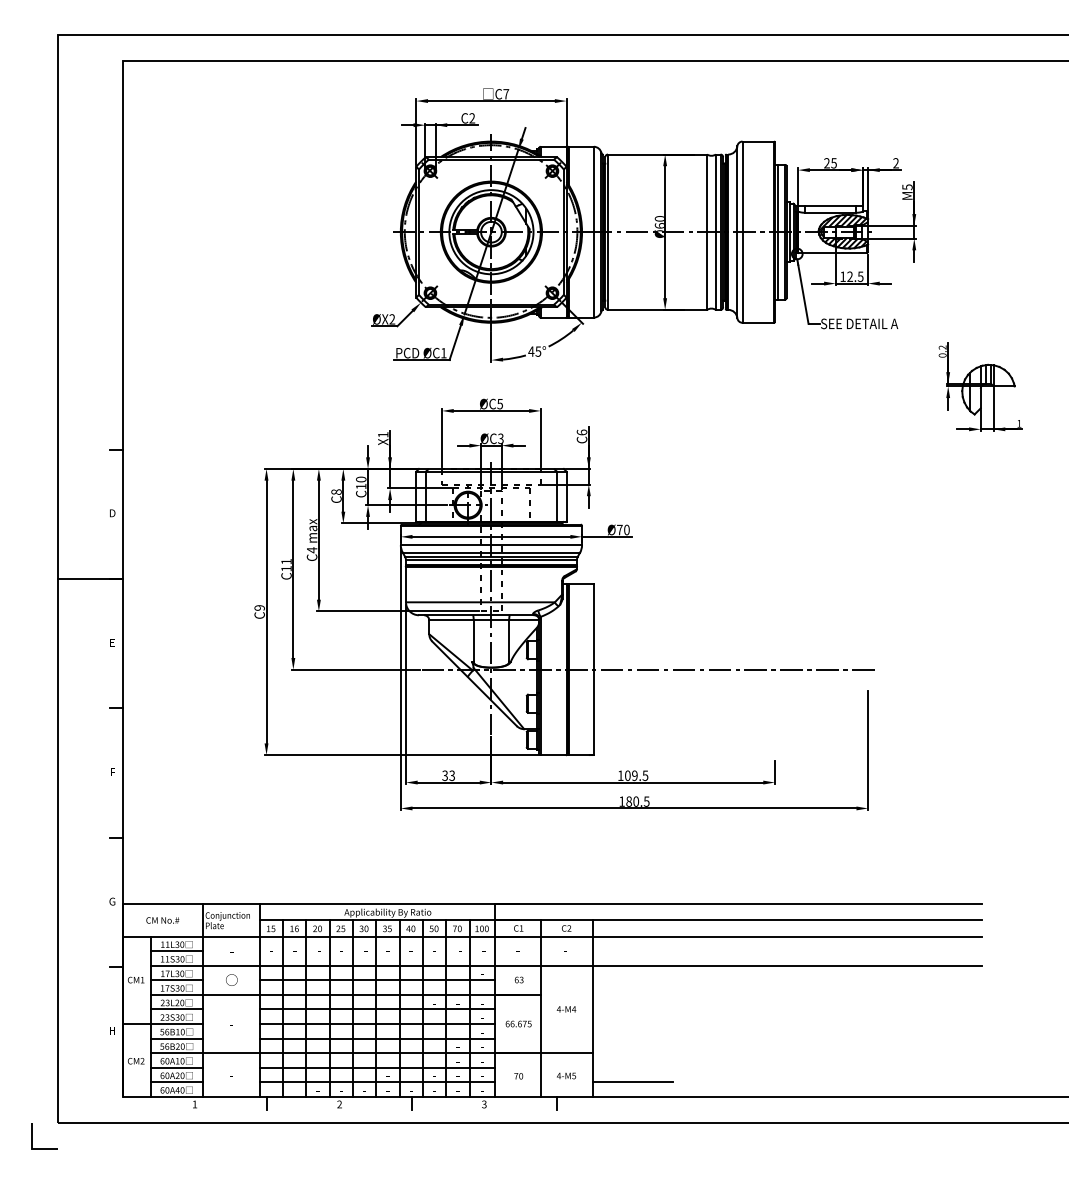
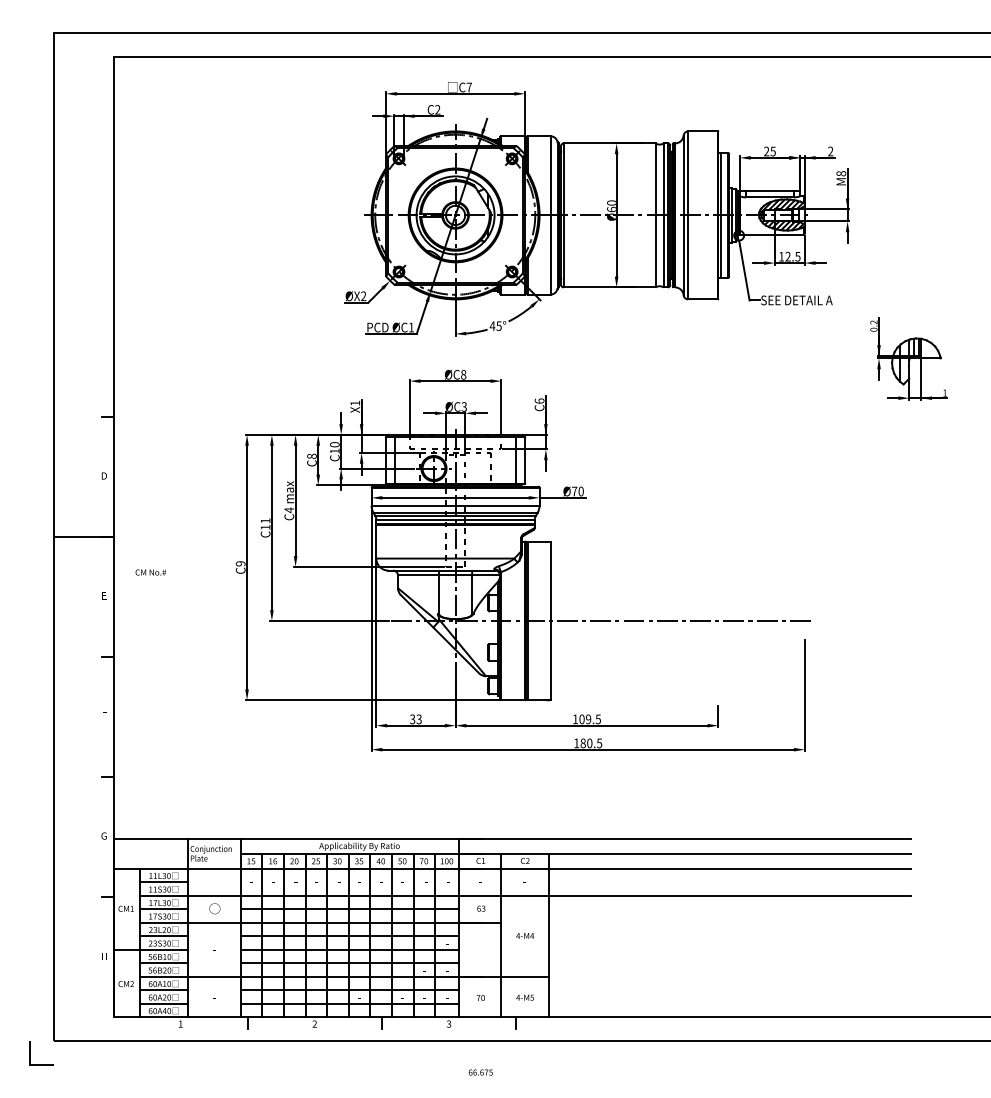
text: (906, 186) -> (840, 173), M5 -> M8
text: (499, 403) -> (463, 374), ØC5 -> ØC8
text: (162, 920) -> (150, 572), moved
text: (518, 1023) -> (480, 1072), moved
line: (632, 1082) -> (586, 1003), removed

